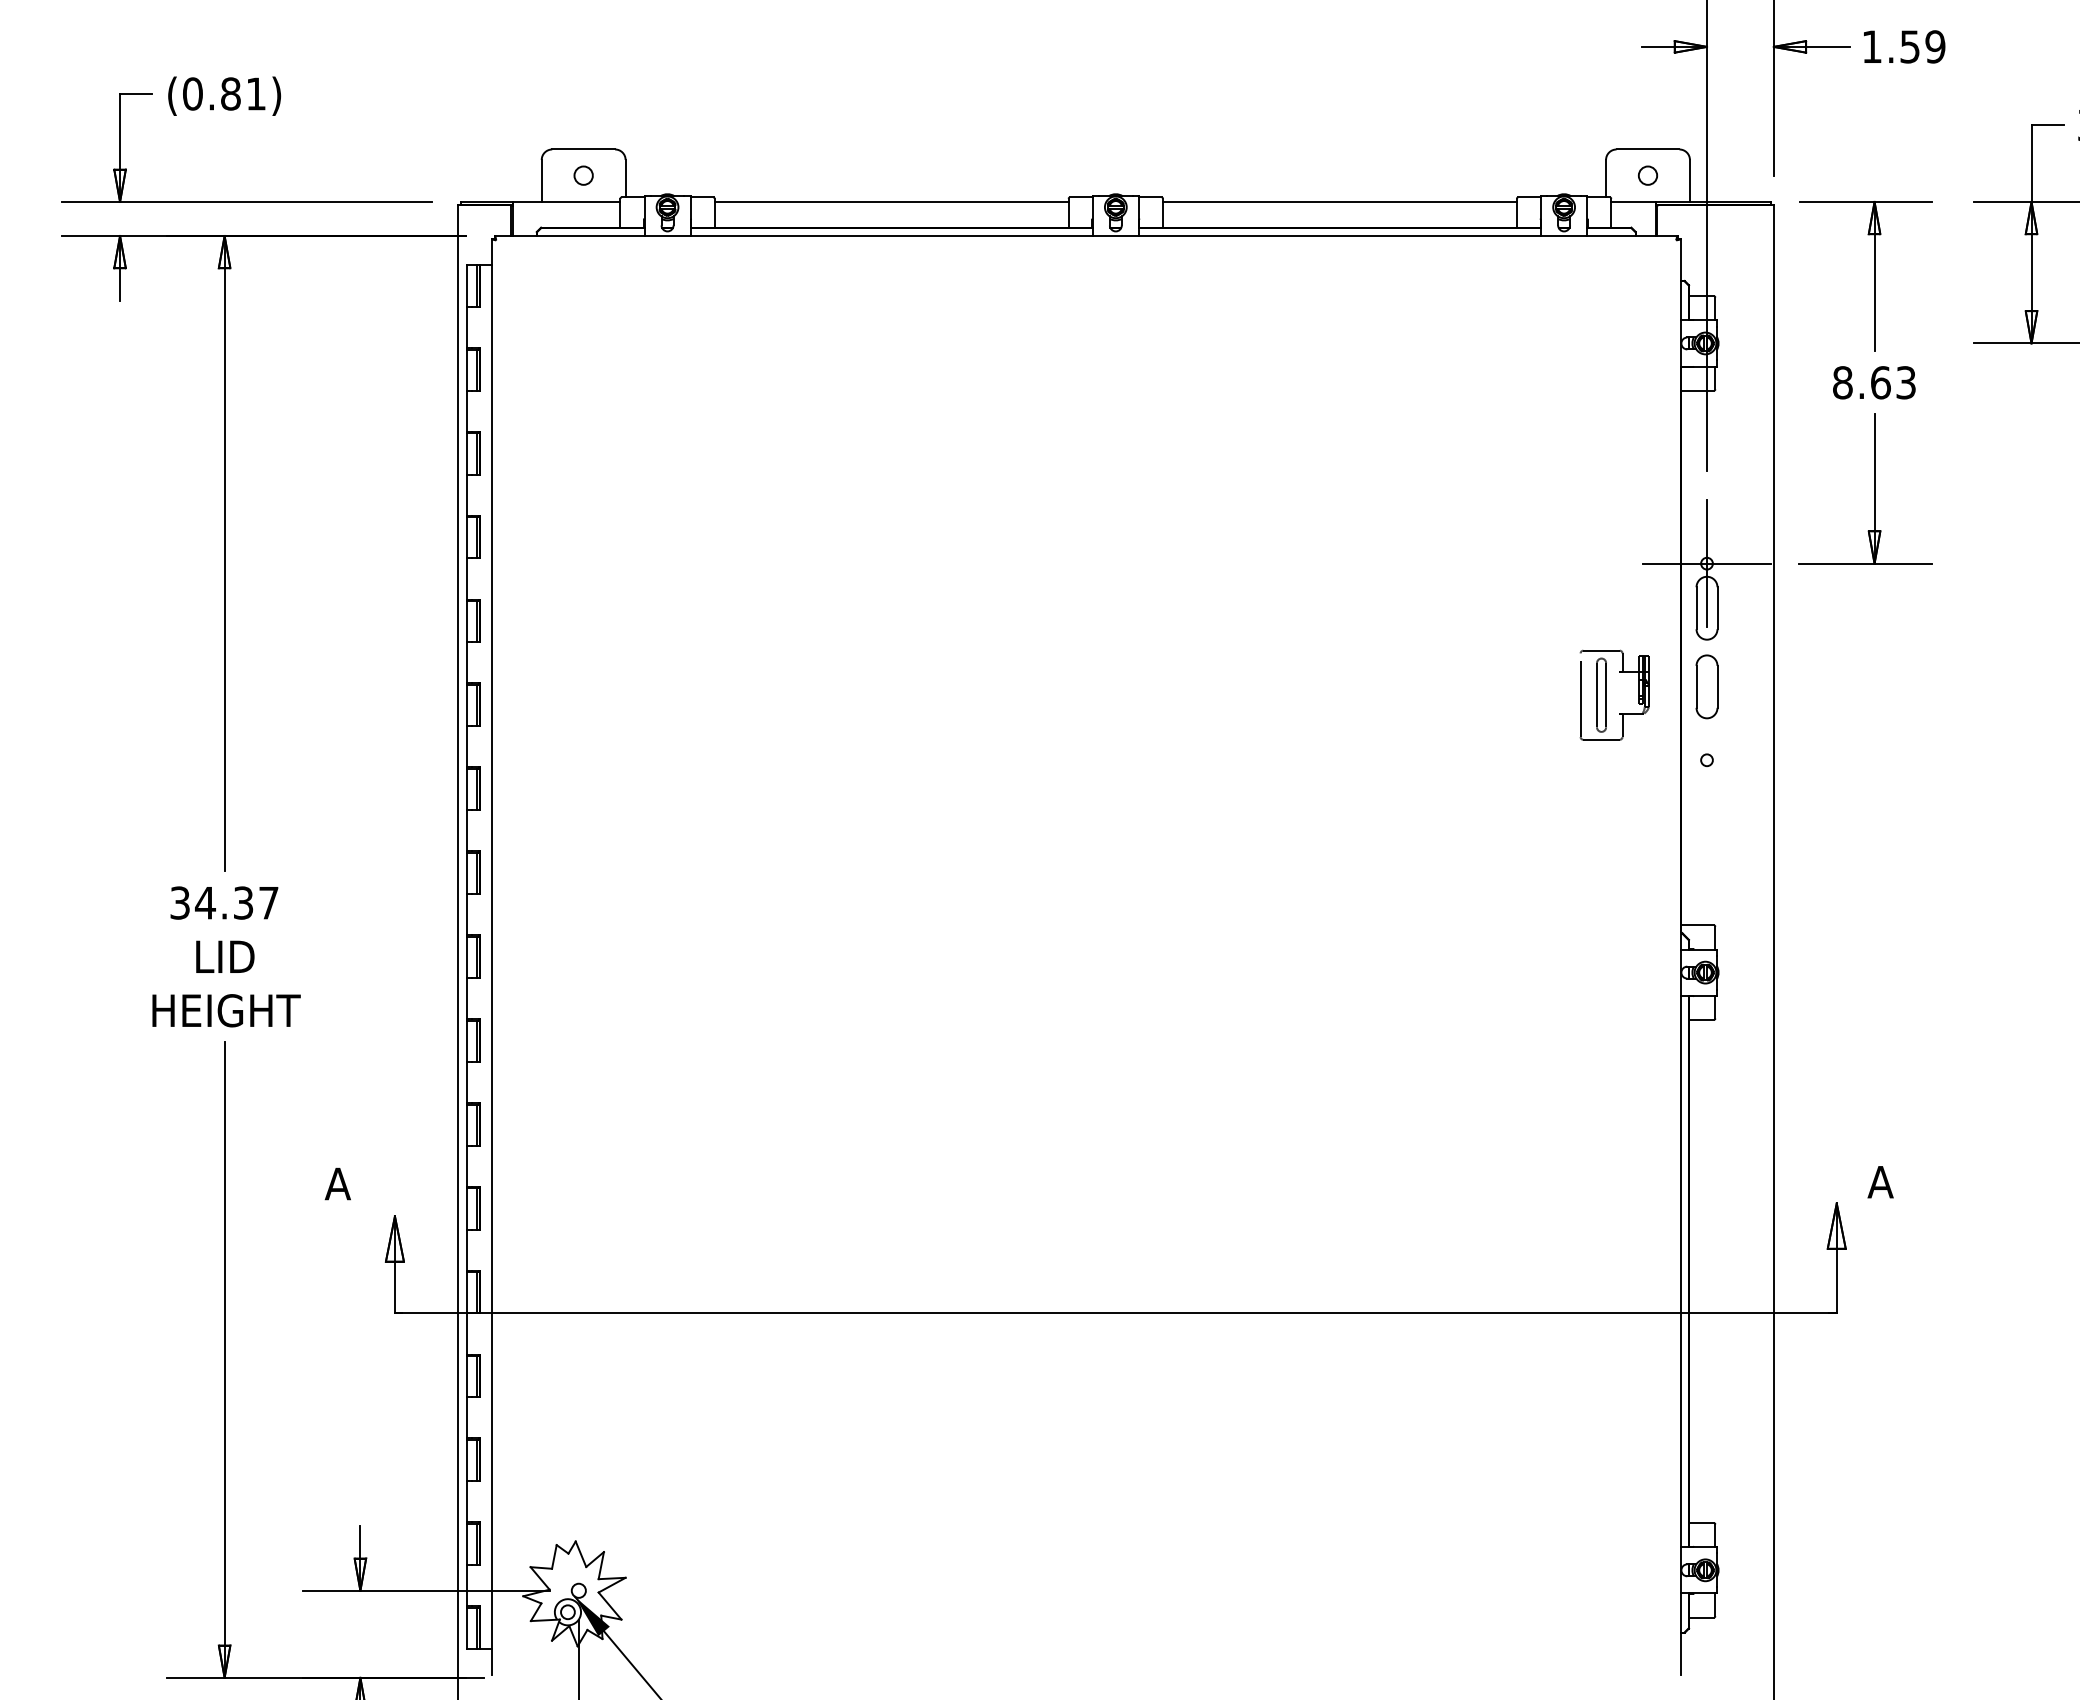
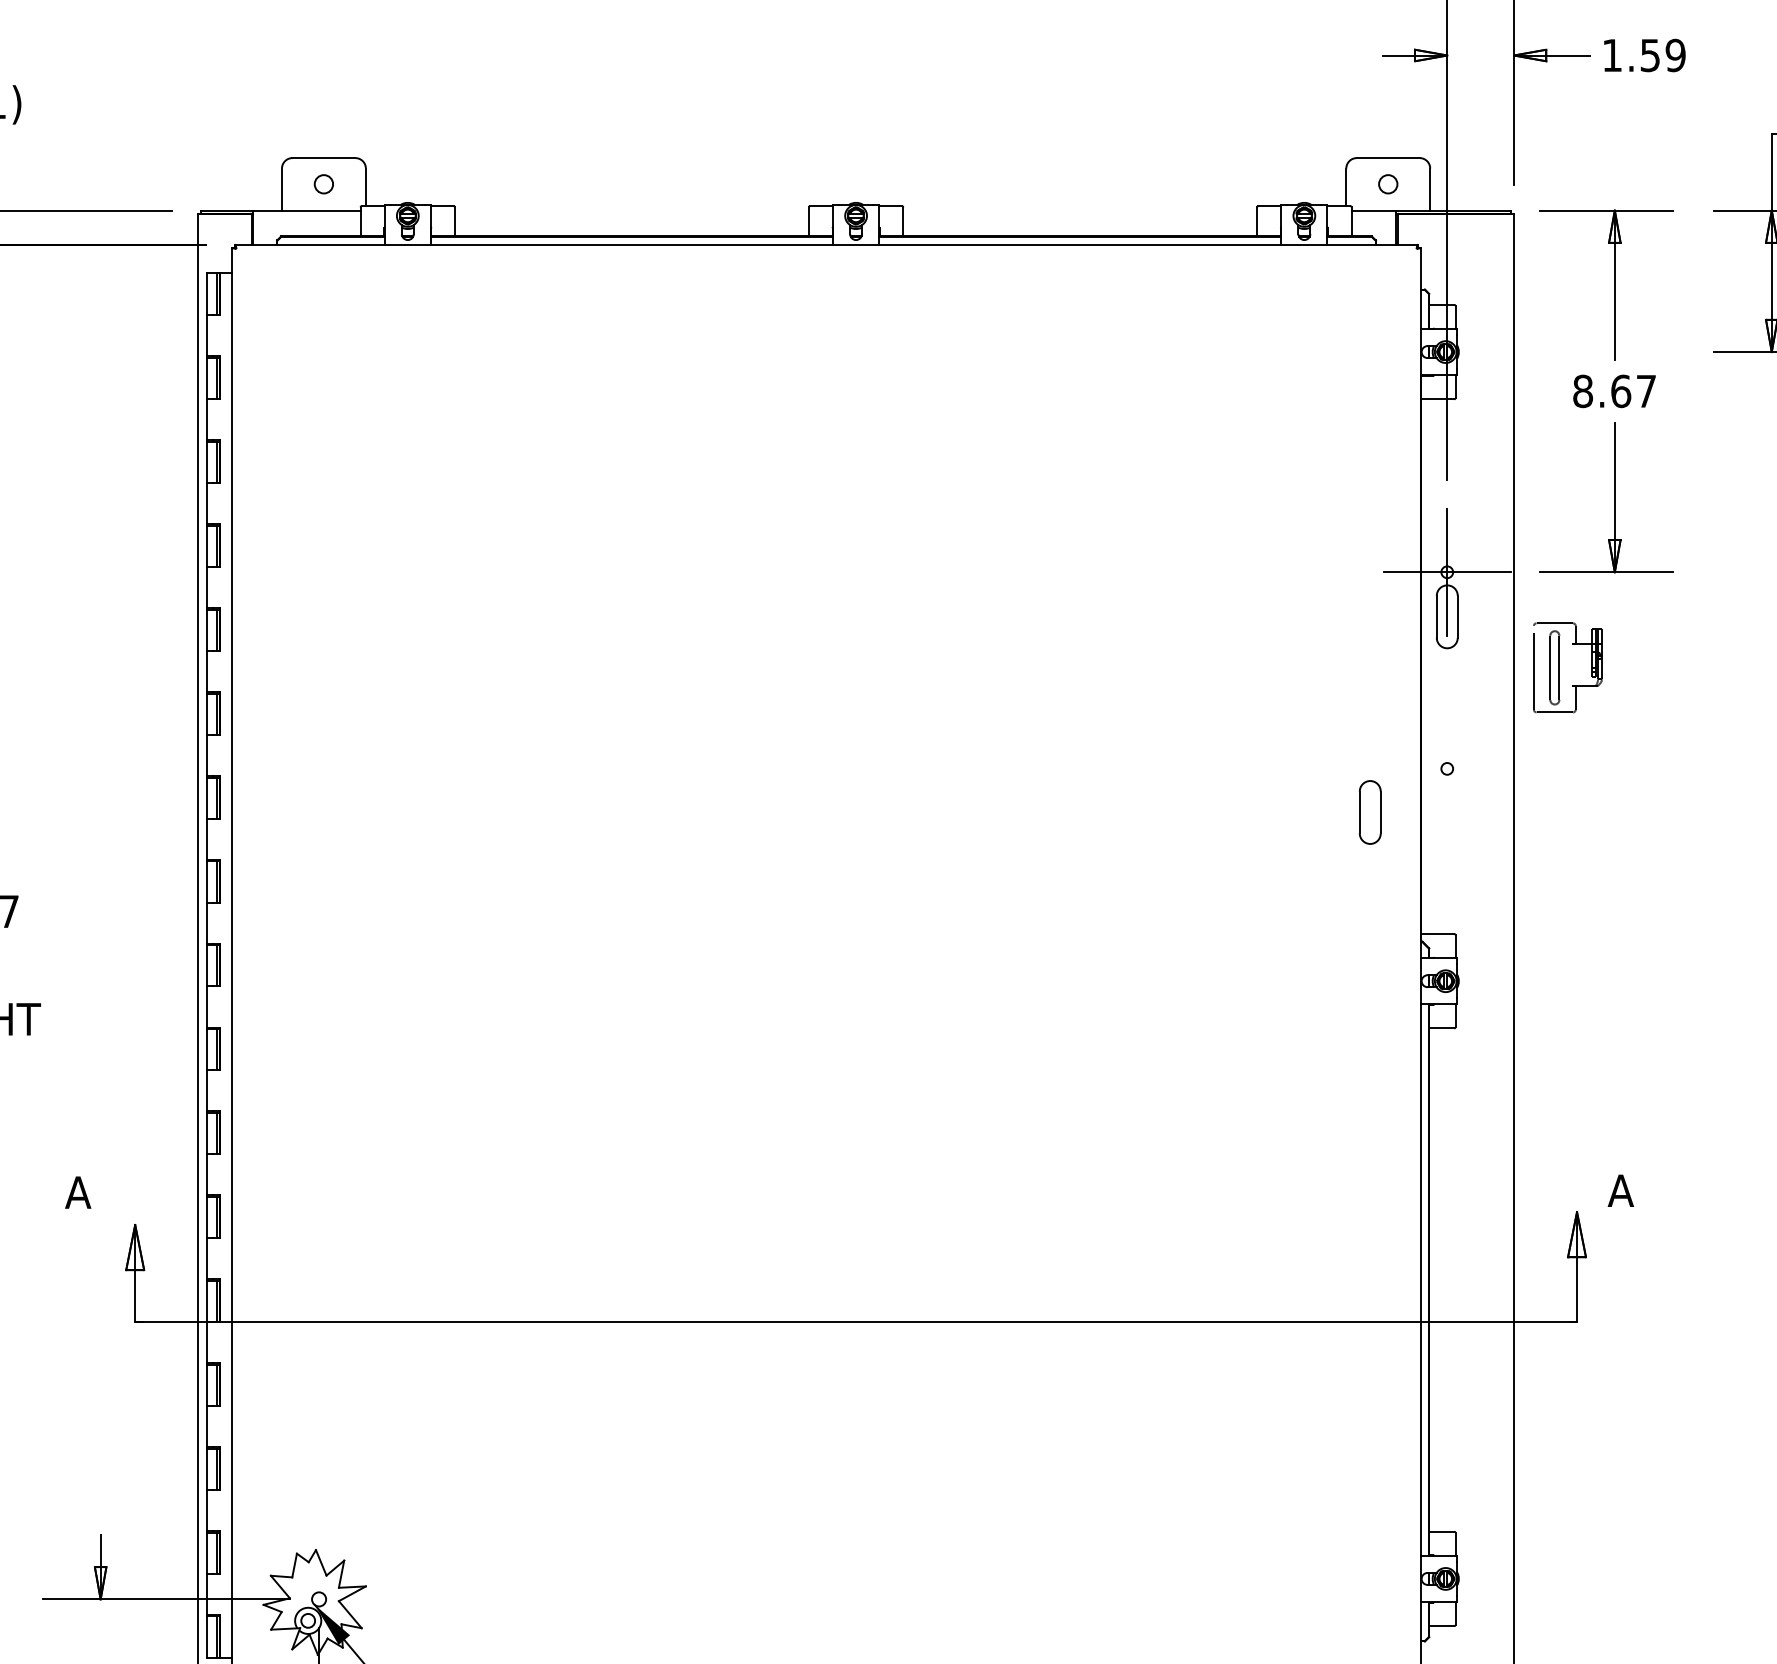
line: (891, 201) -> (631, 210), removed
line: (1339, 201) -> (1079, 210), removed
text: (1905, 382) -> (1645, 391), 8.63 -> 8.67
part: (1706, 686) -> (1369, 812), moved
part: (1606, 694) -> (1559, 667), moved

